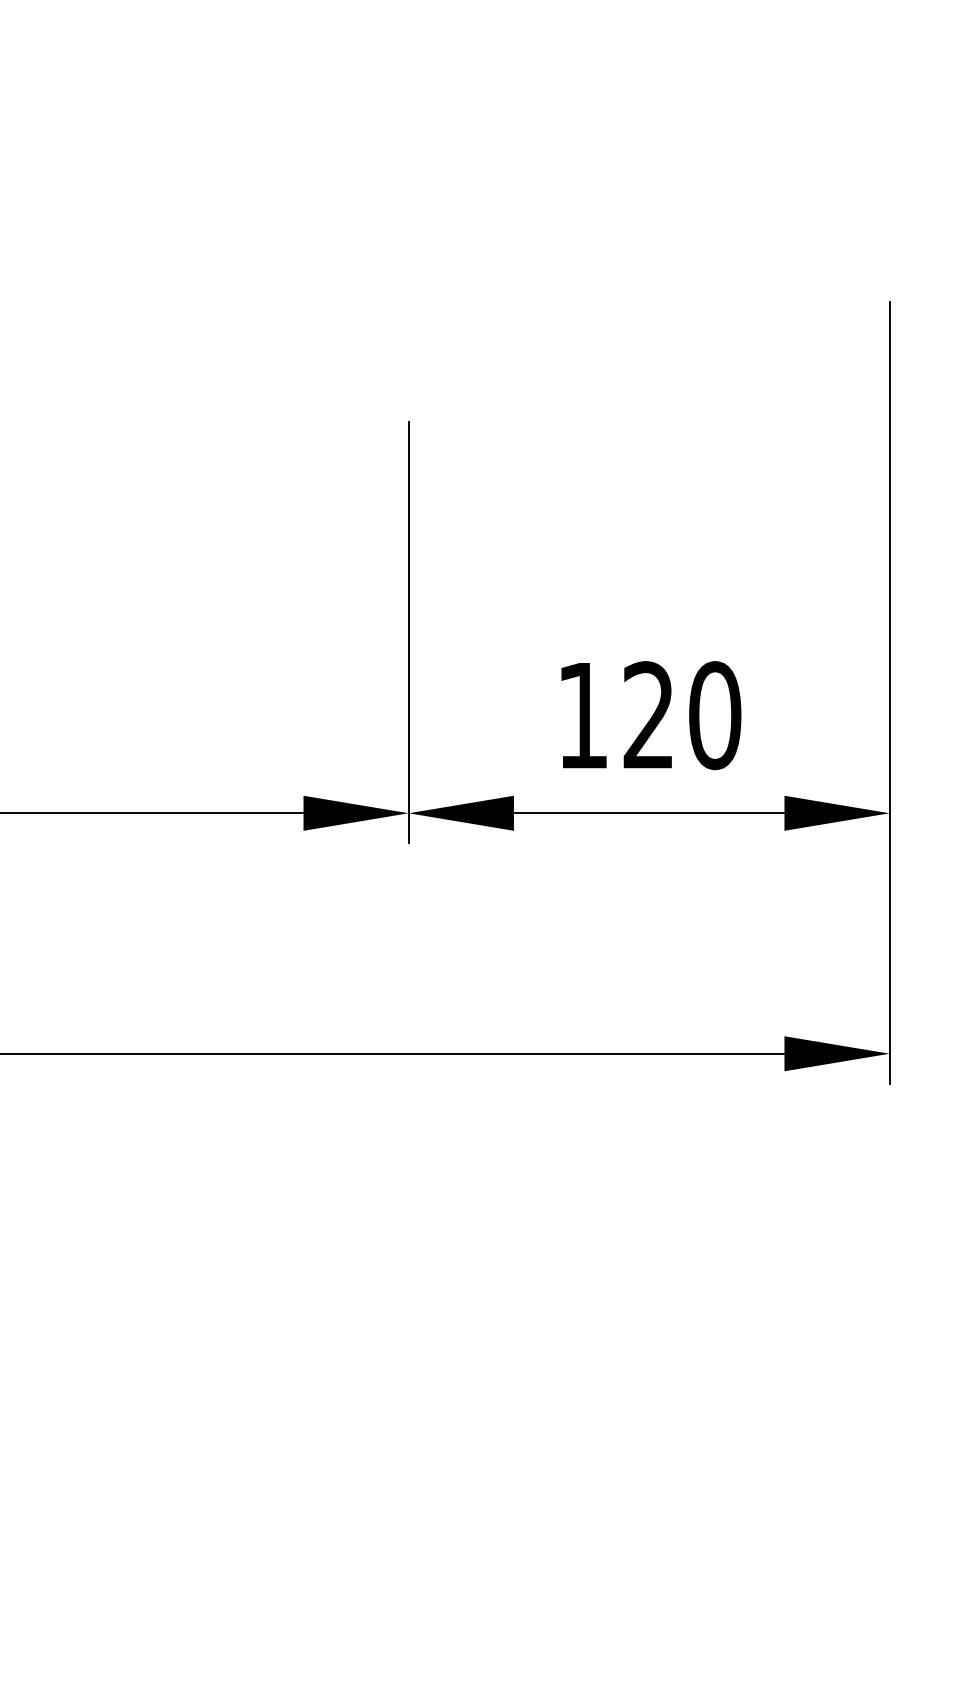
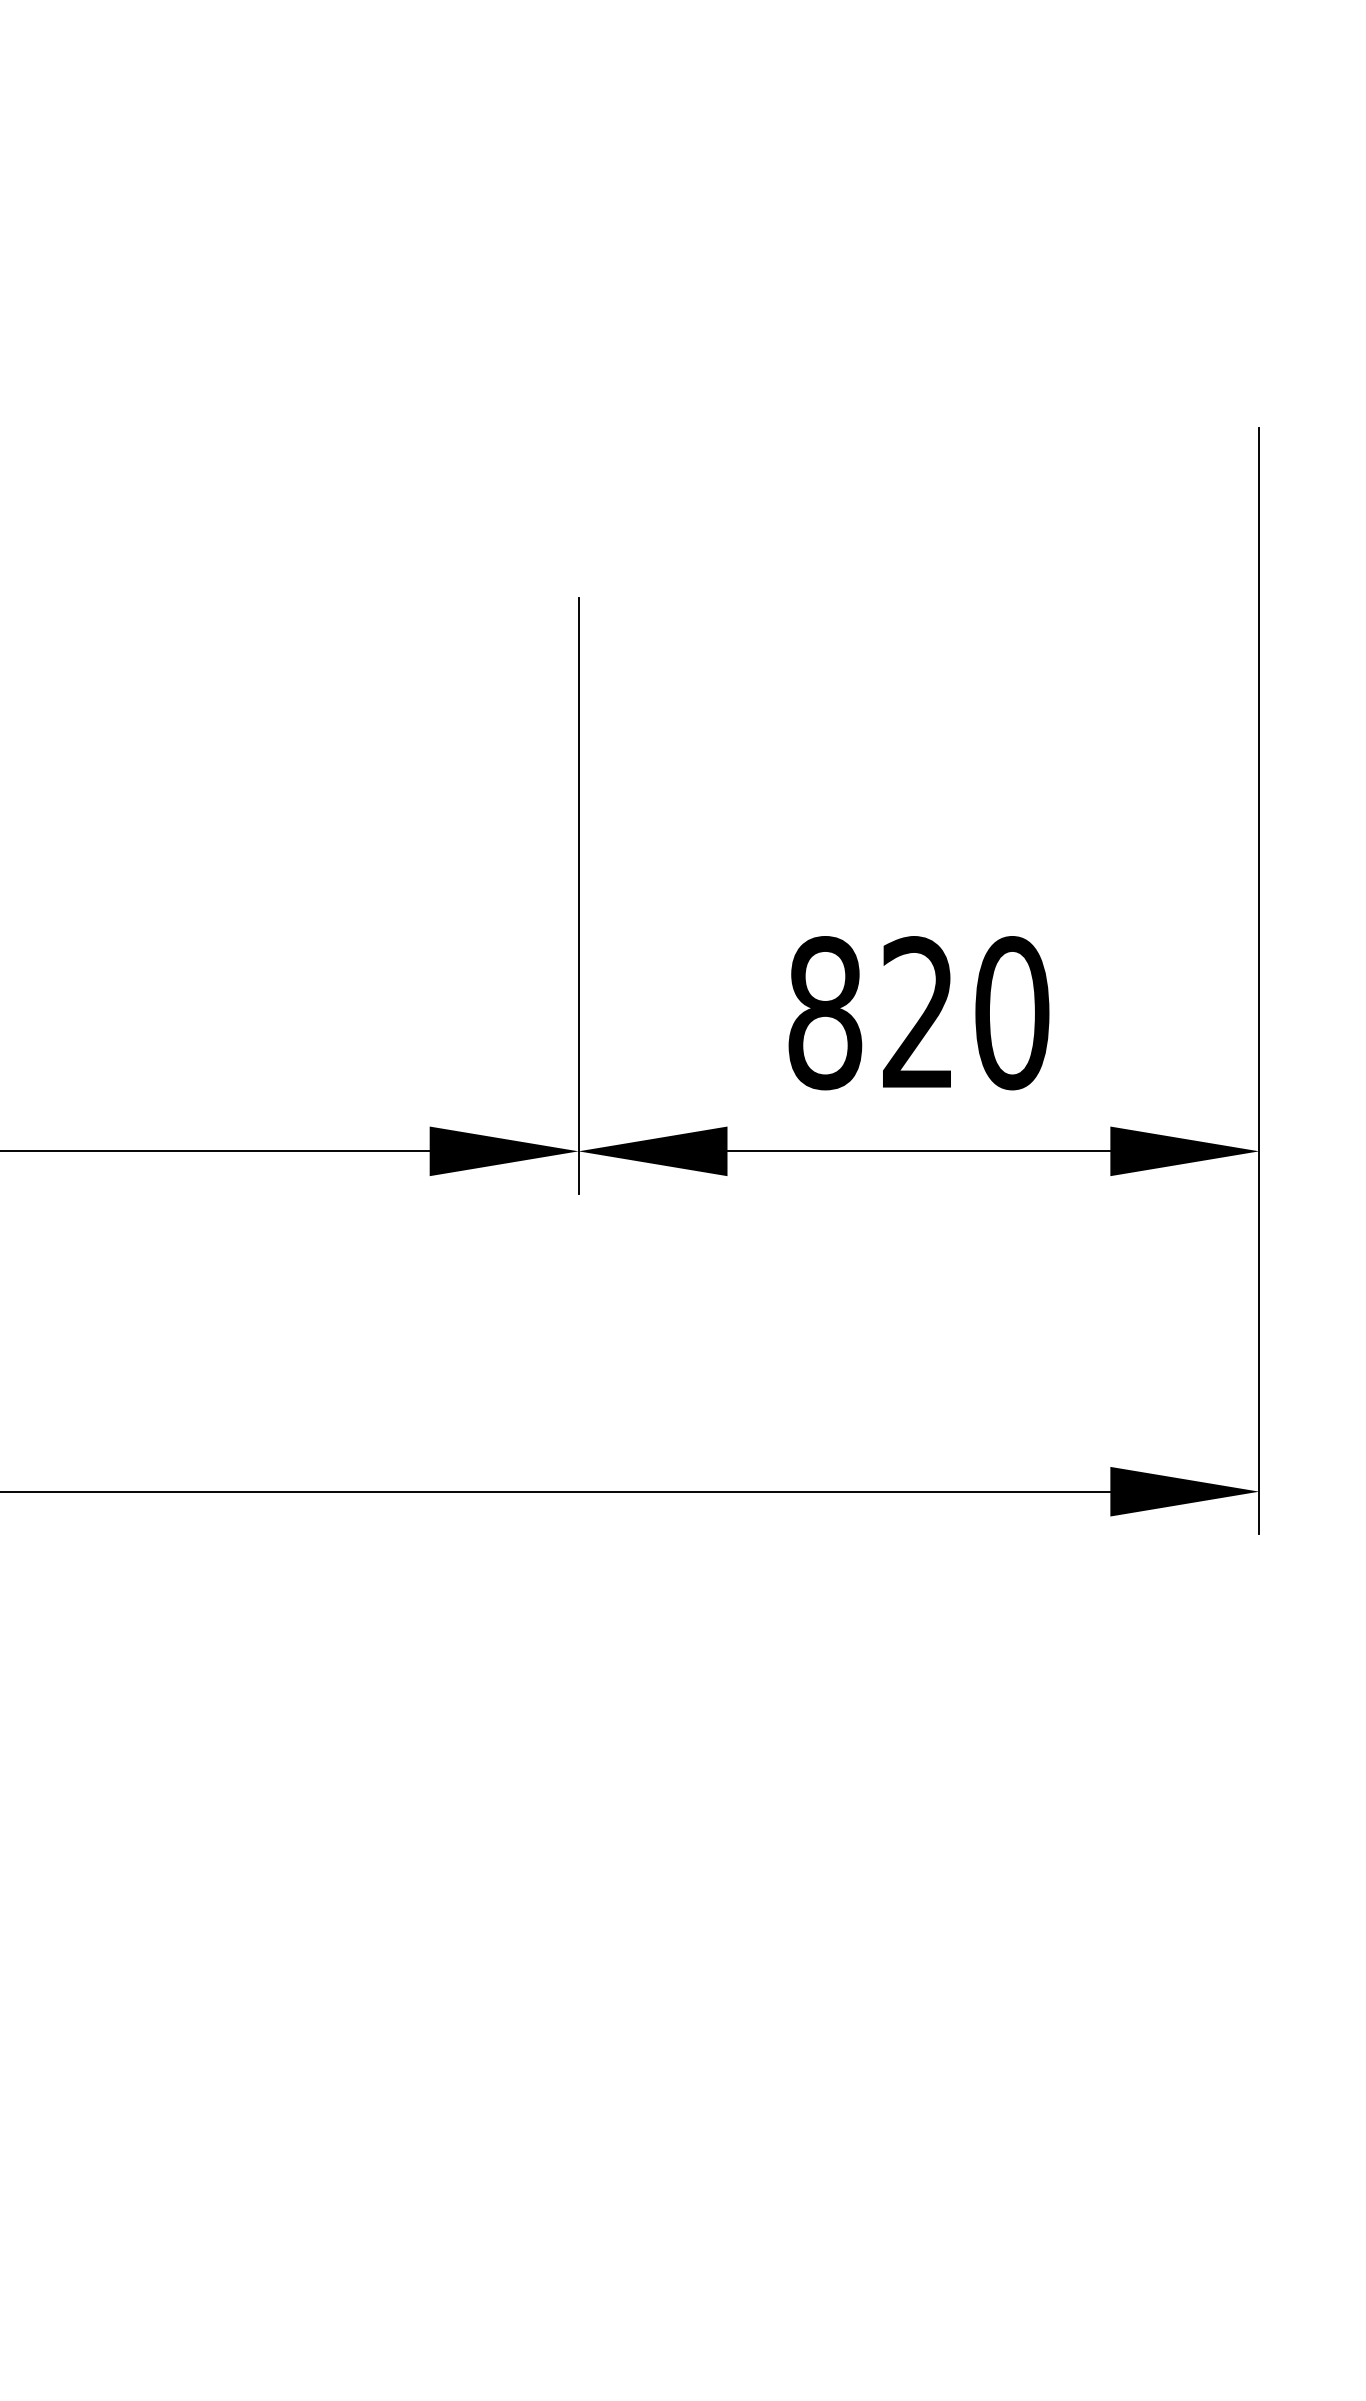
text: (583, 715) -> (825, 1013), 120 -> 820

